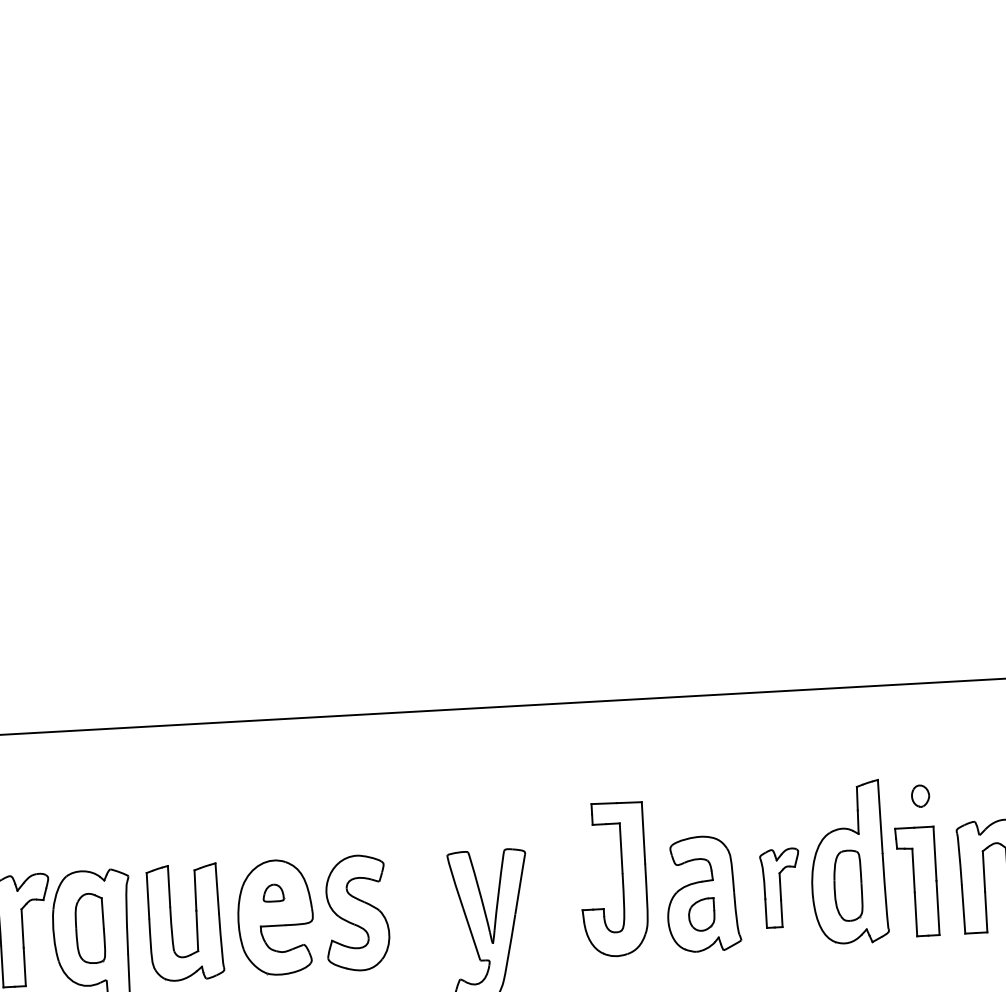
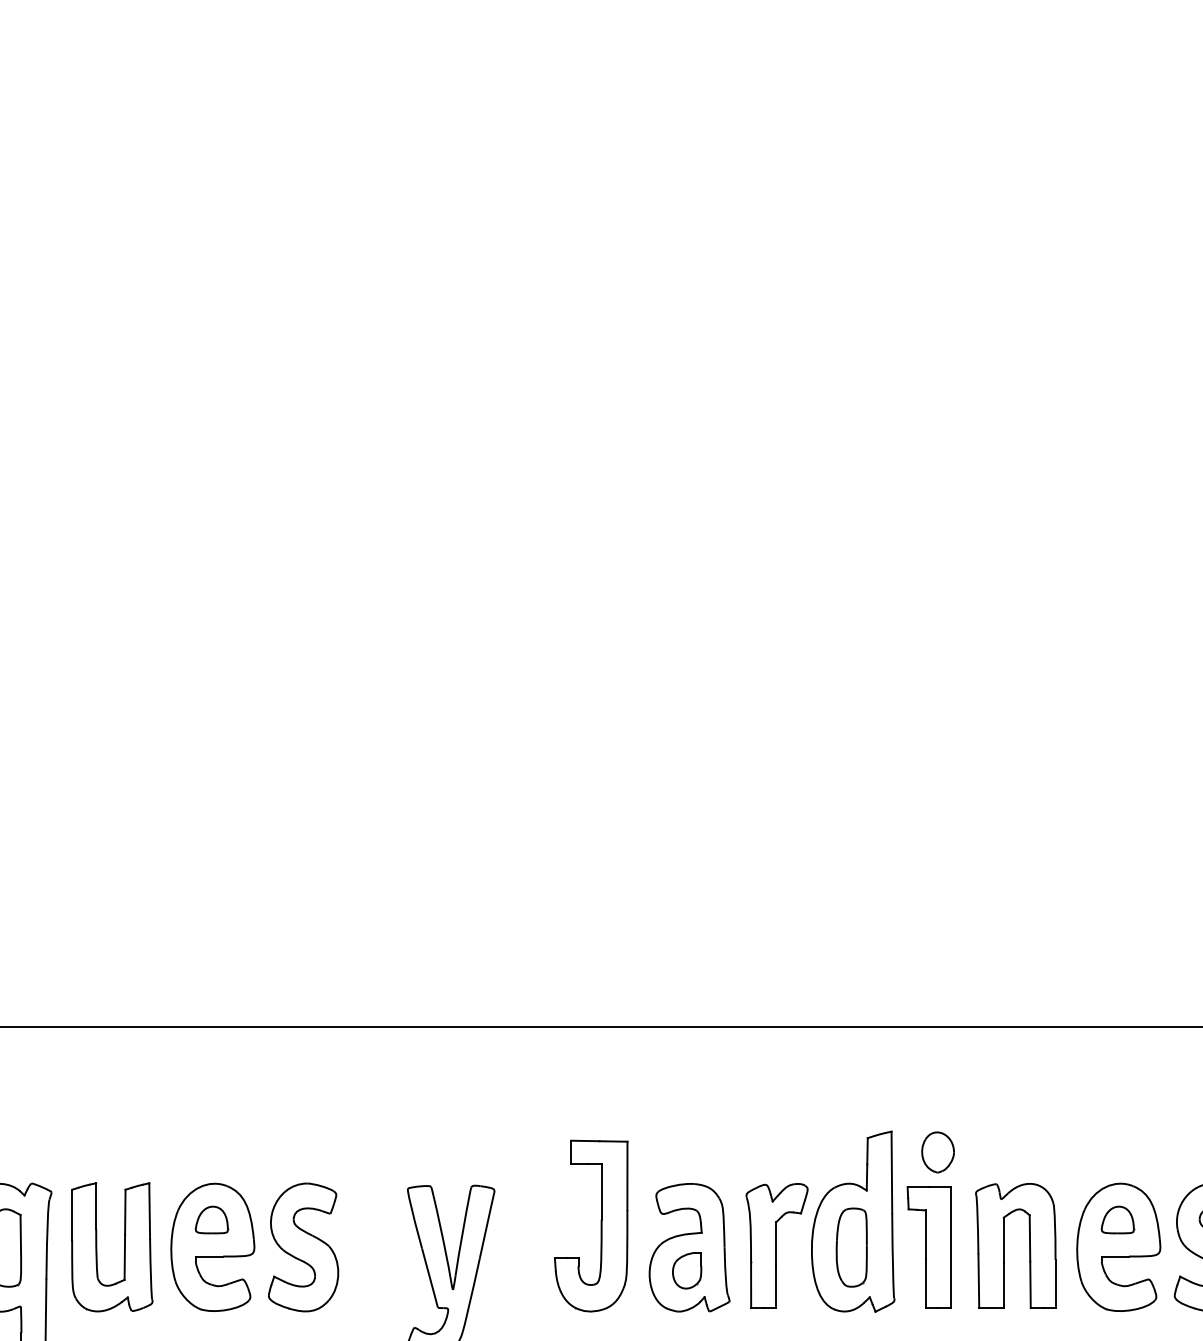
part: (920, 796) -> (937, 1152), size x1.67
part: (780, 887) -> (776, 1245), size x1.43
part: (273, 892) -> (211, 1219), size x1.43

